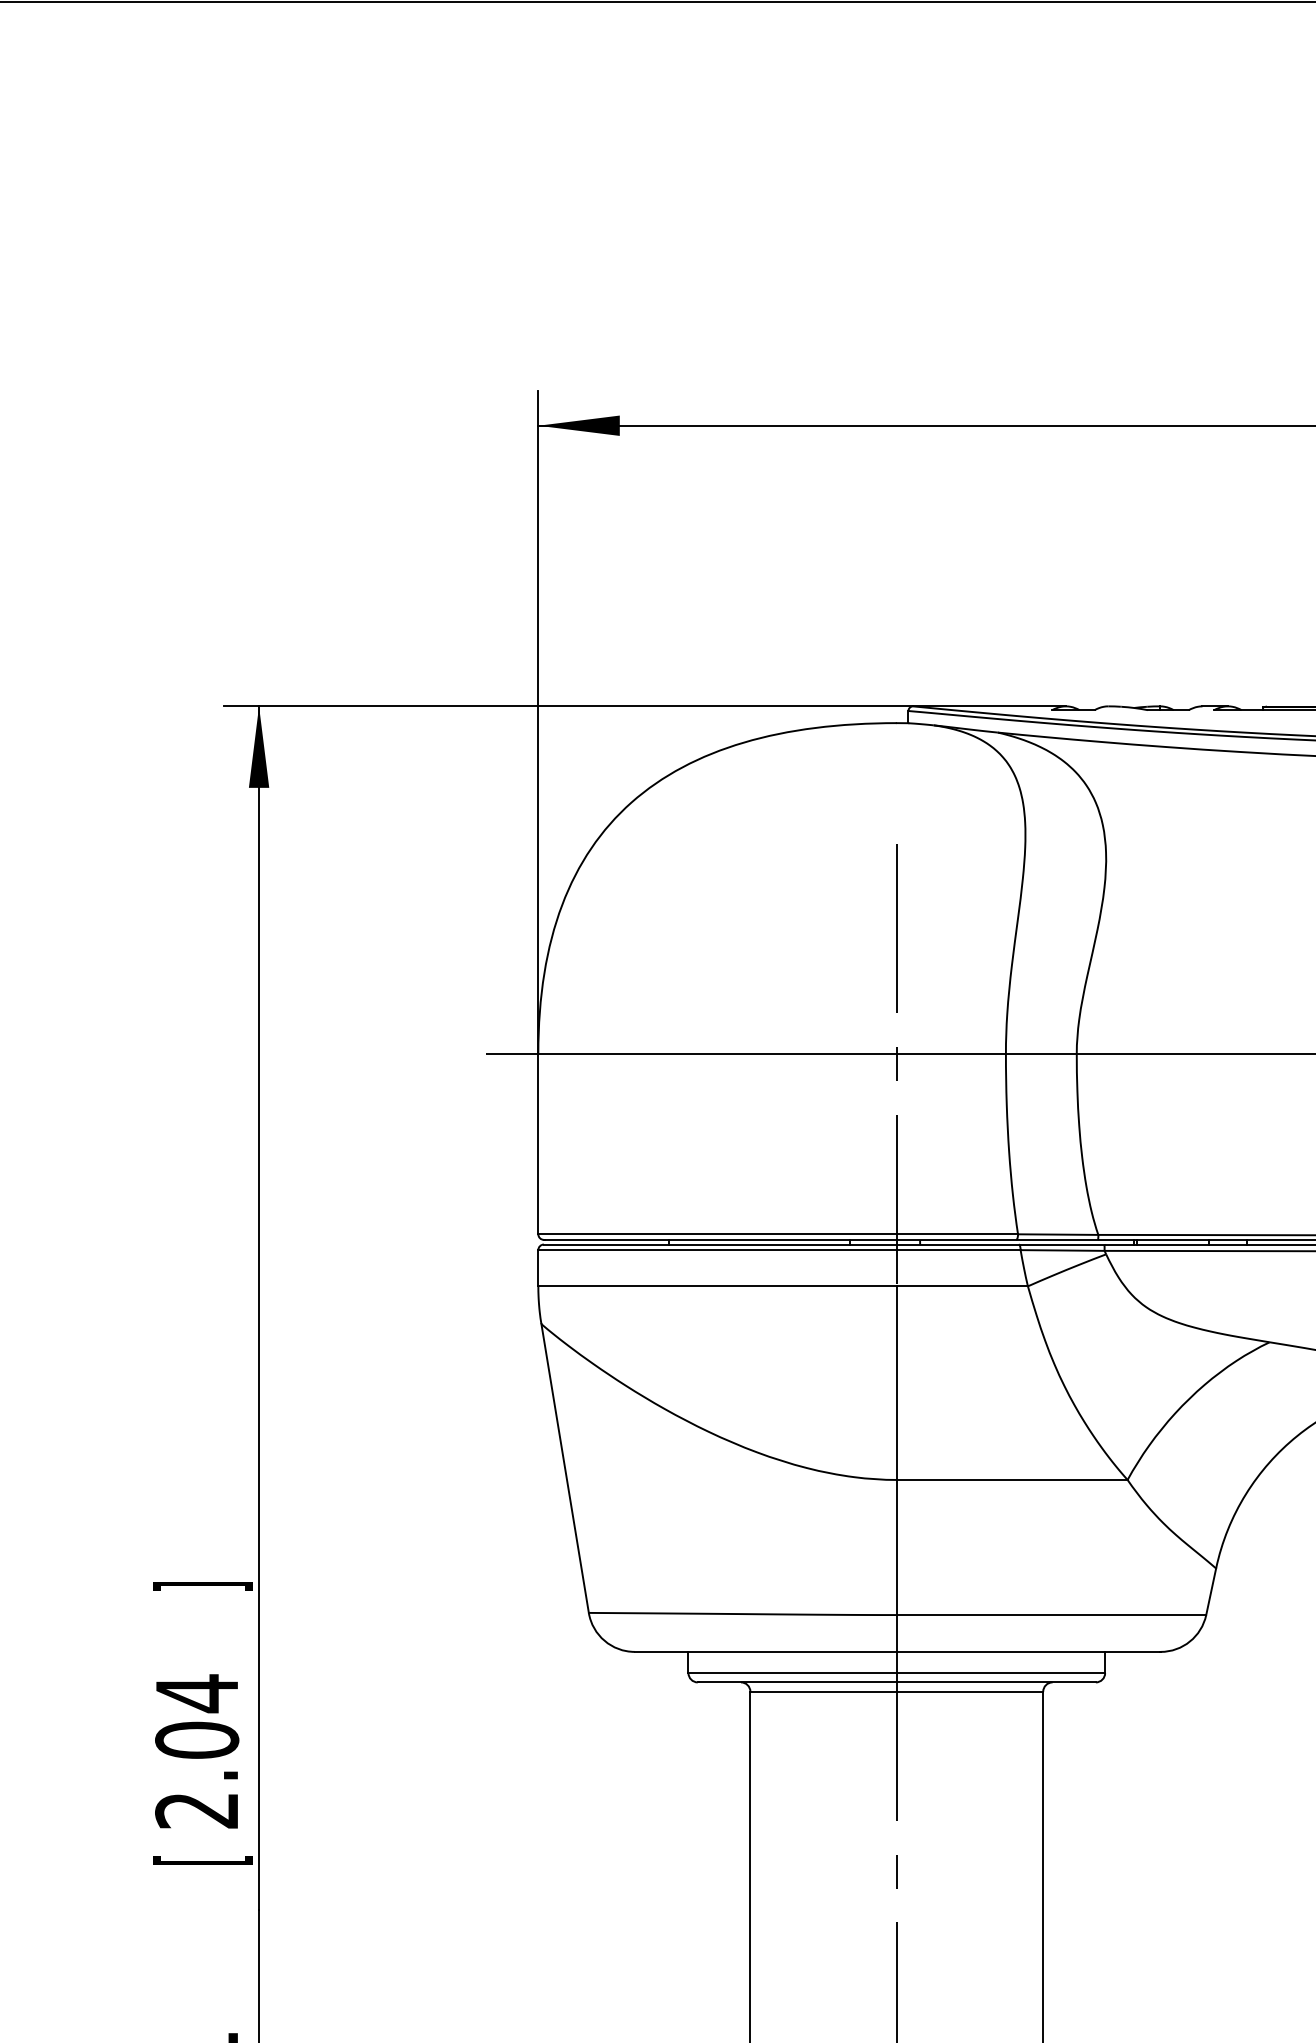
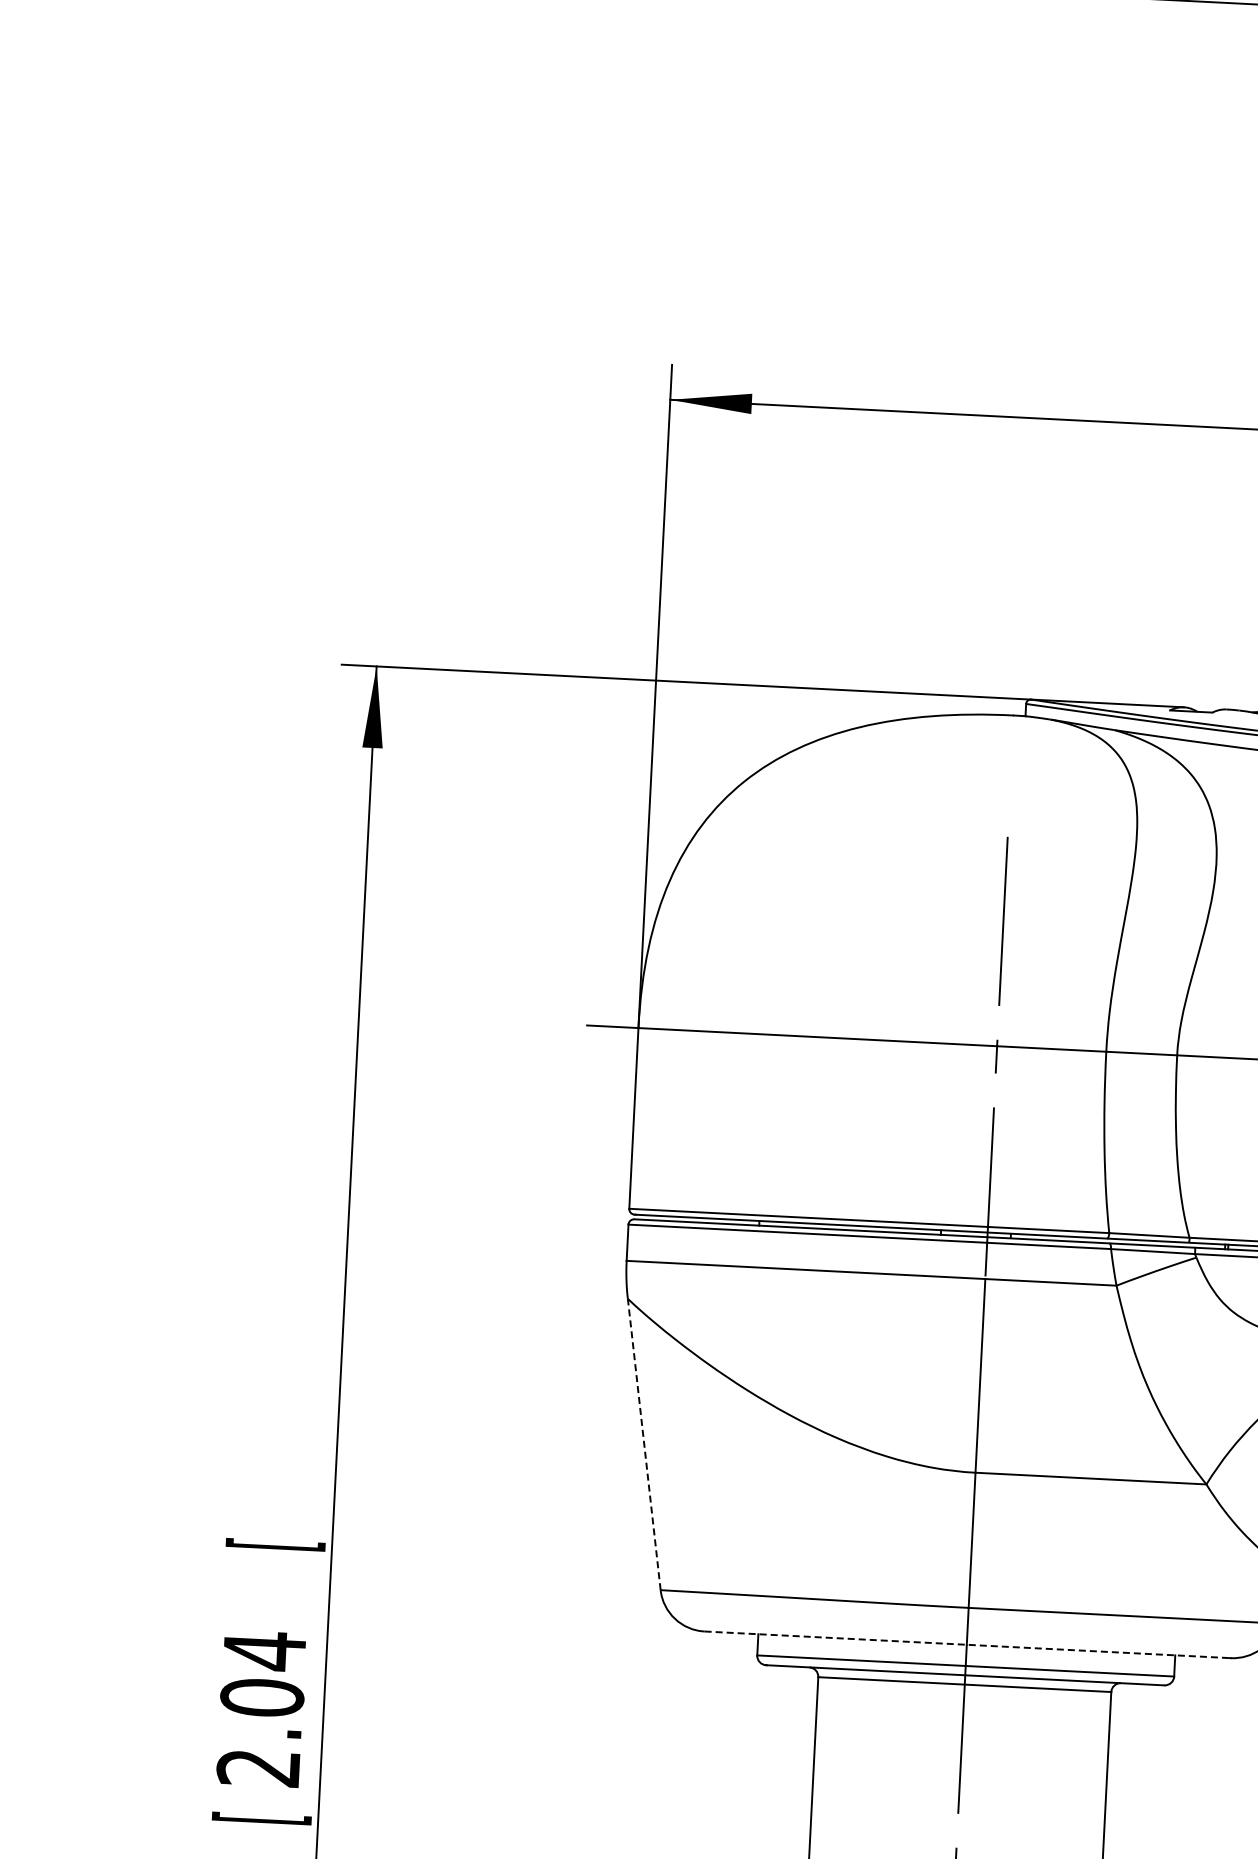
line: (565, 1467) -> (644, 1443), solid -> dashed
text: (202, 1586) -> (275, 1544), ] -> [
line: (897, 1651) -> (967, 1644), solid -> dashed

